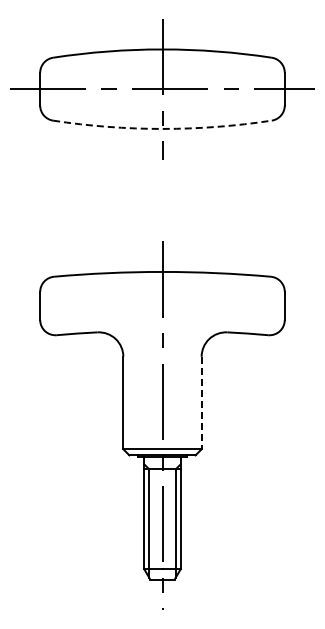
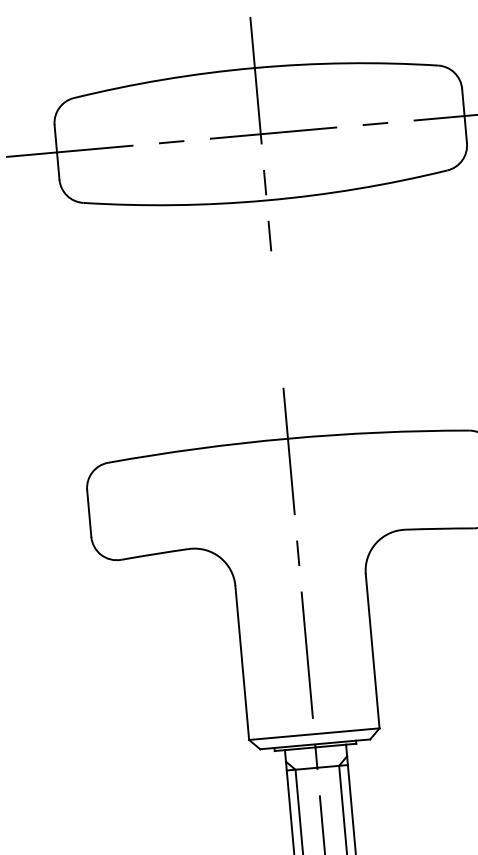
arc: (162, 128) -> (266, 199), dashed -> solid
line: (201, 403) -> (372, 652), dashed -> solid

